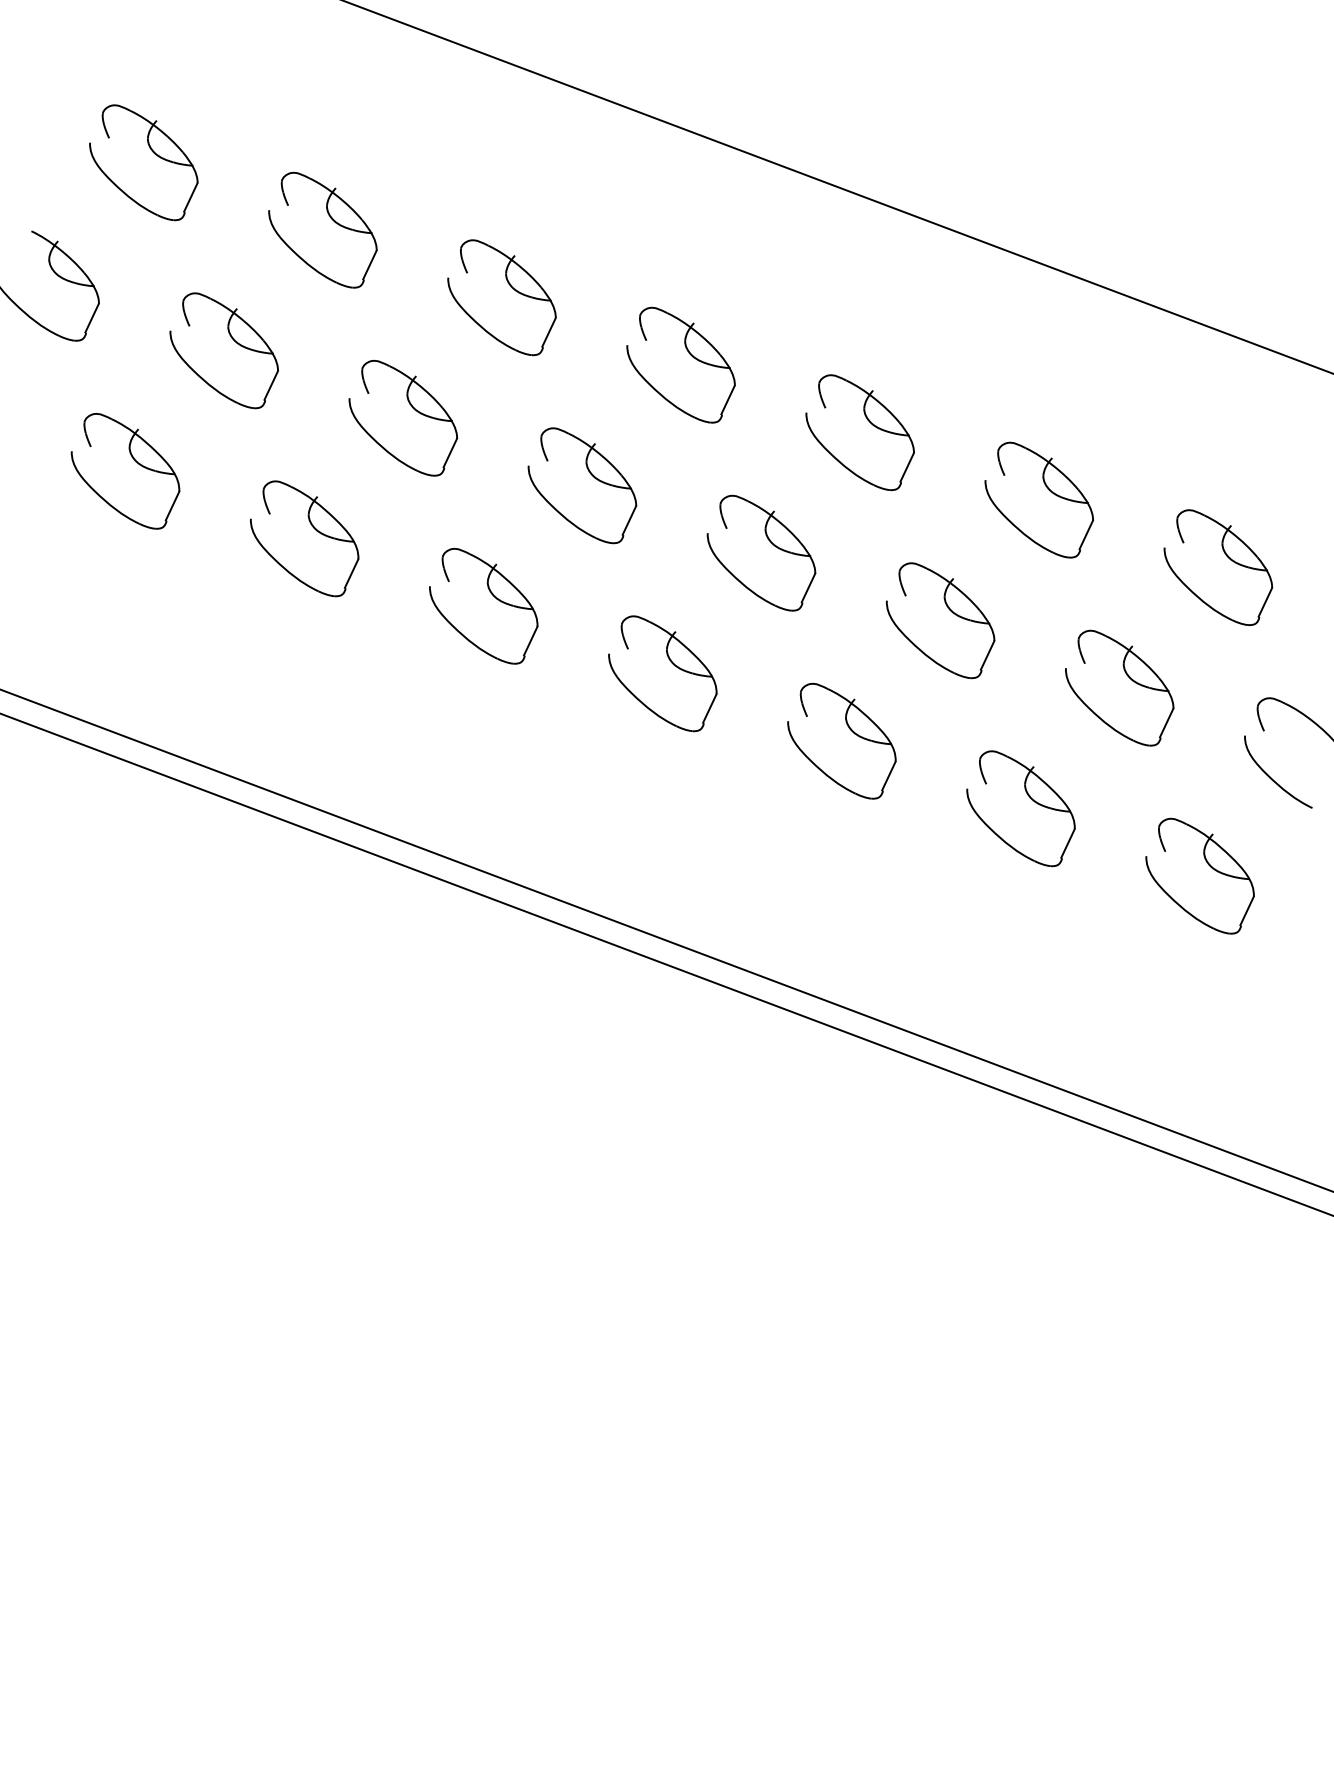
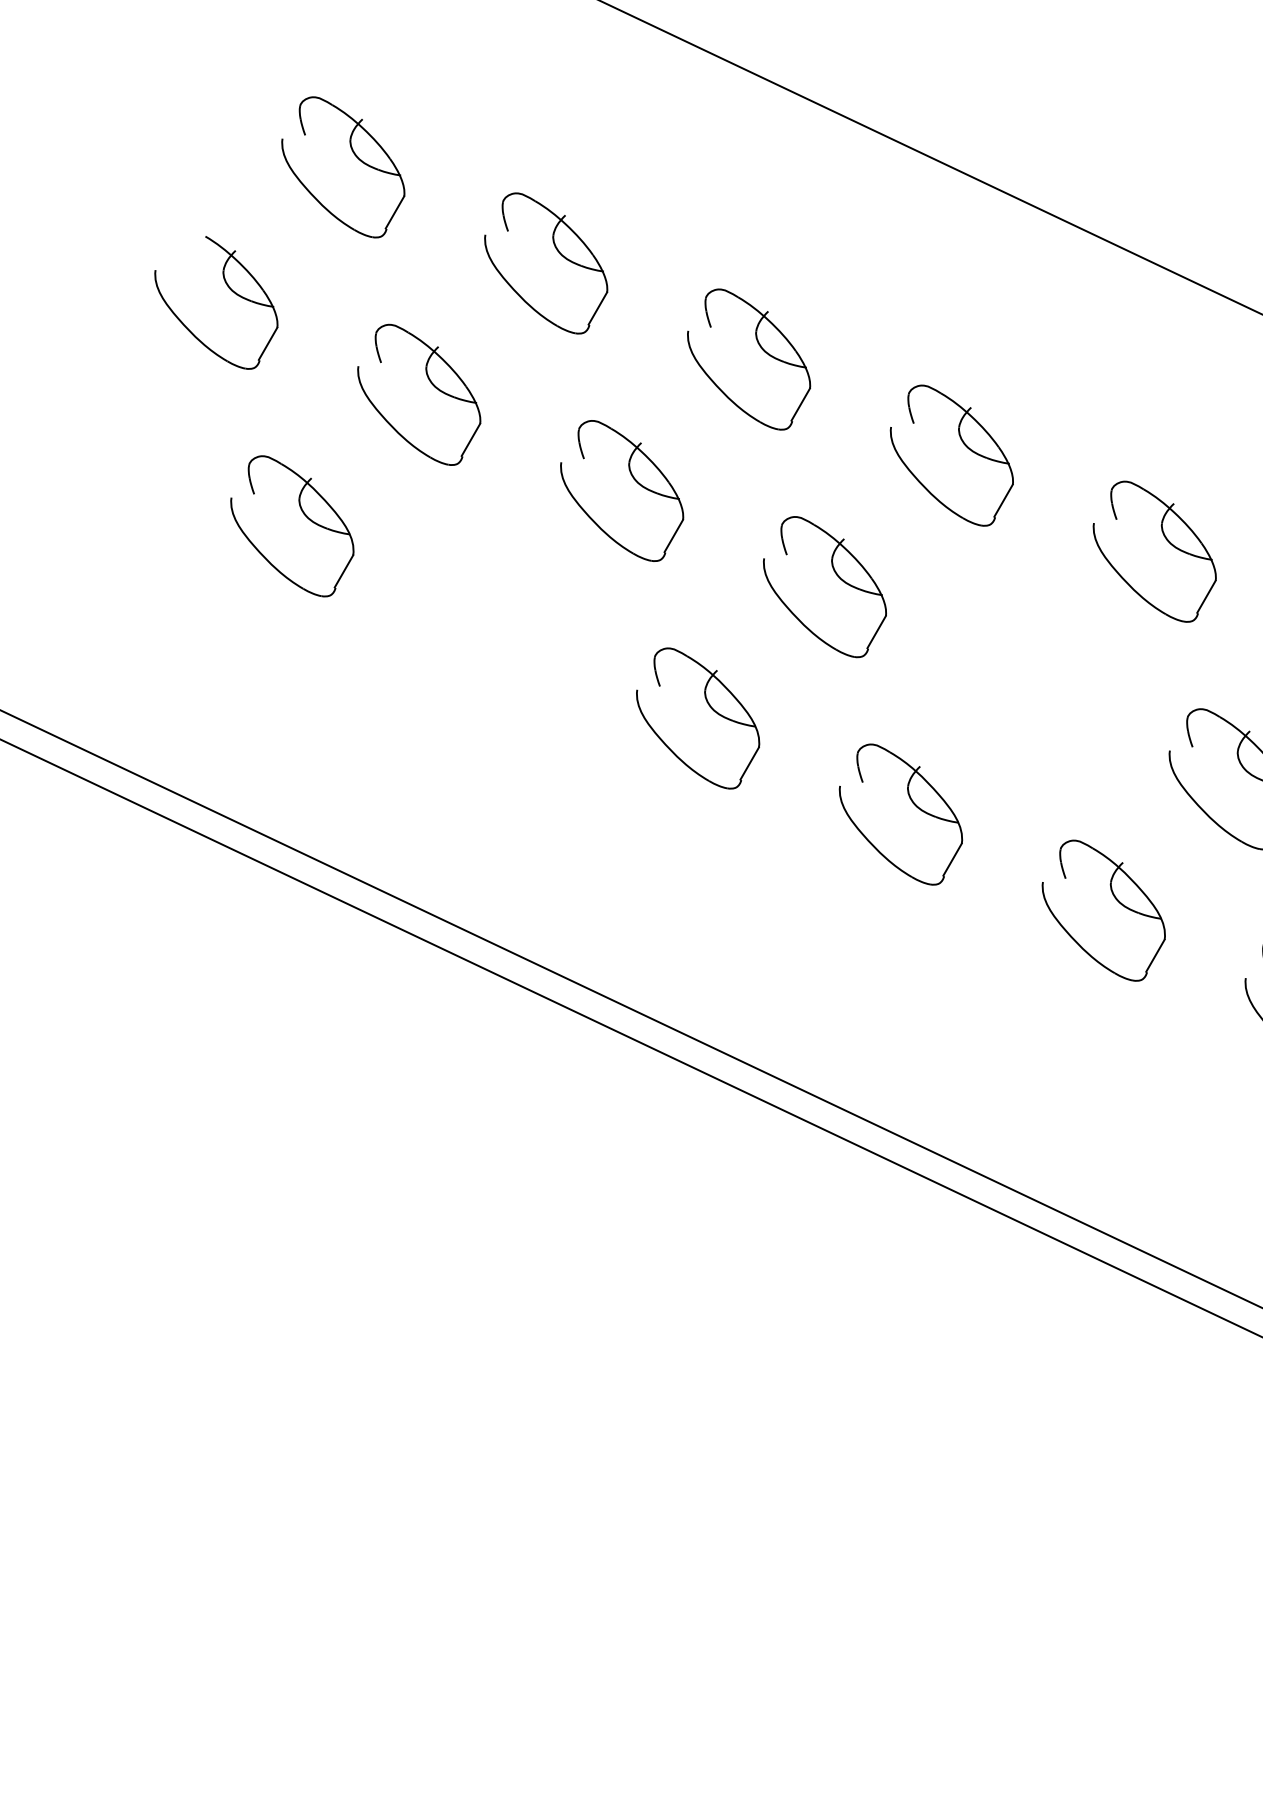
part: (313, 528) -> (506, 611), removed
part: (770, 542) -> (1039, 671), removed

